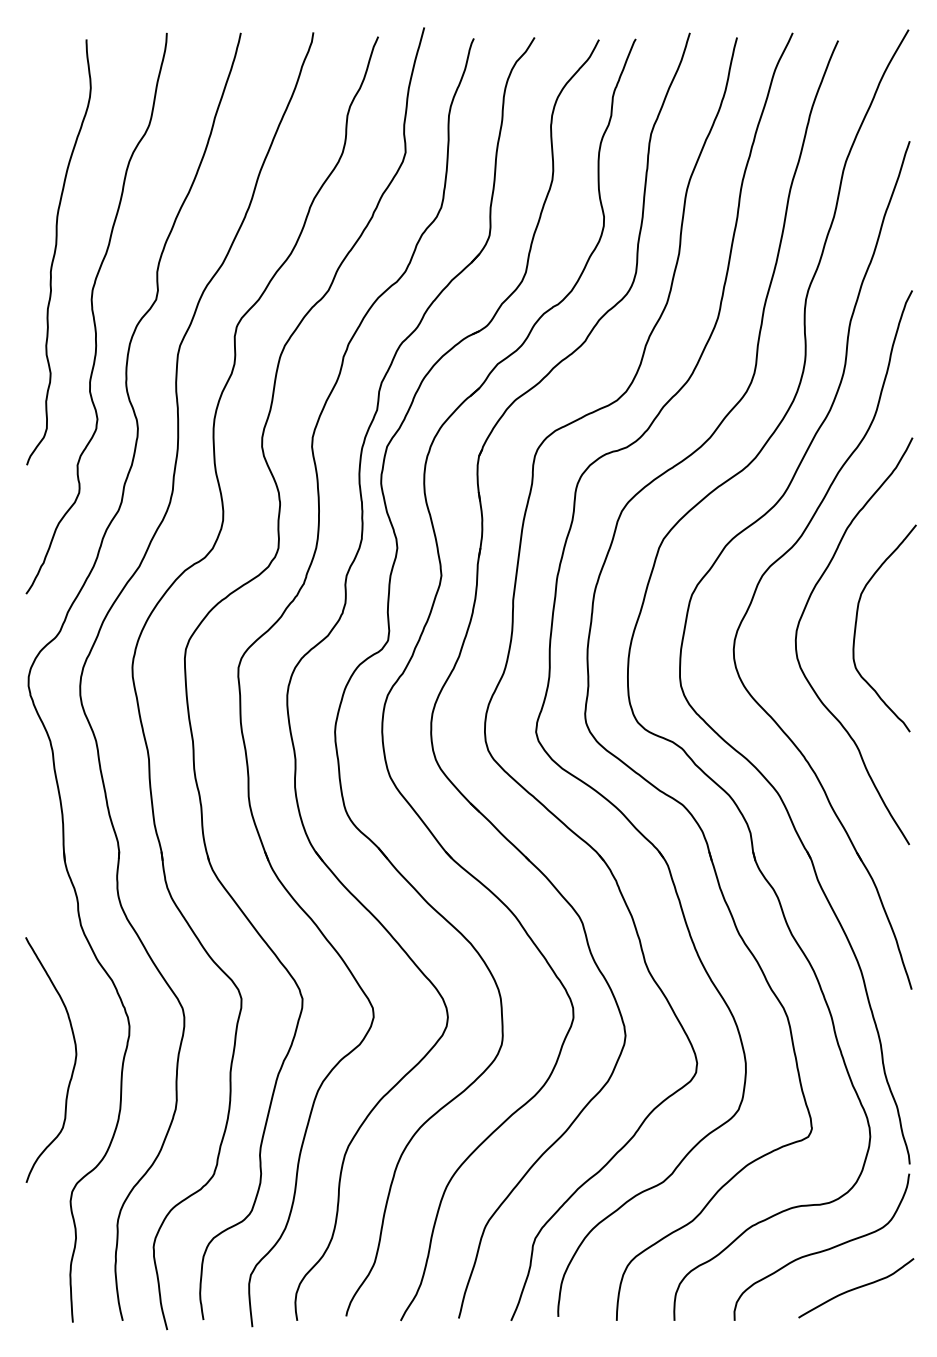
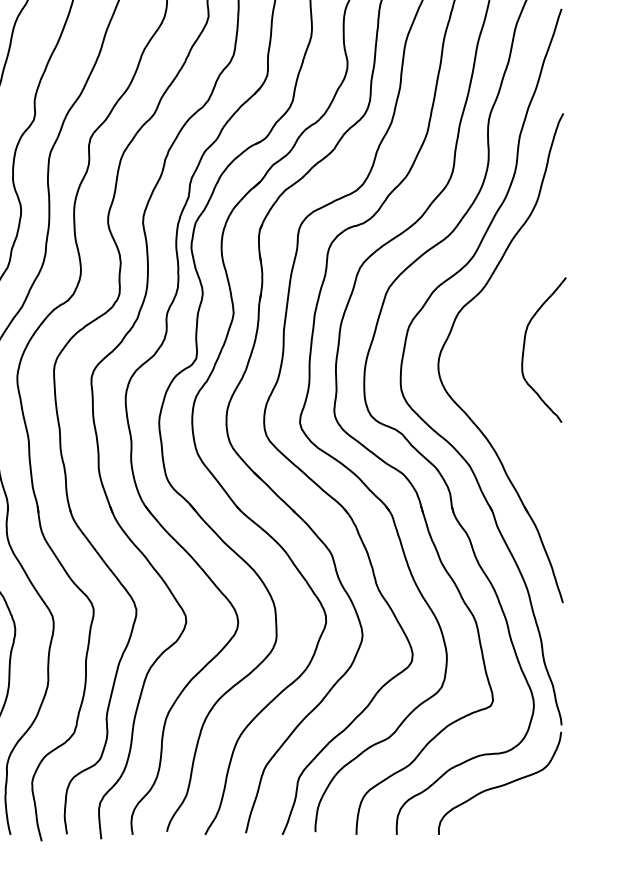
curve: (799, 625) -> (484, 348), removed
curve: (856, 1288) -> (524, 812), removed

